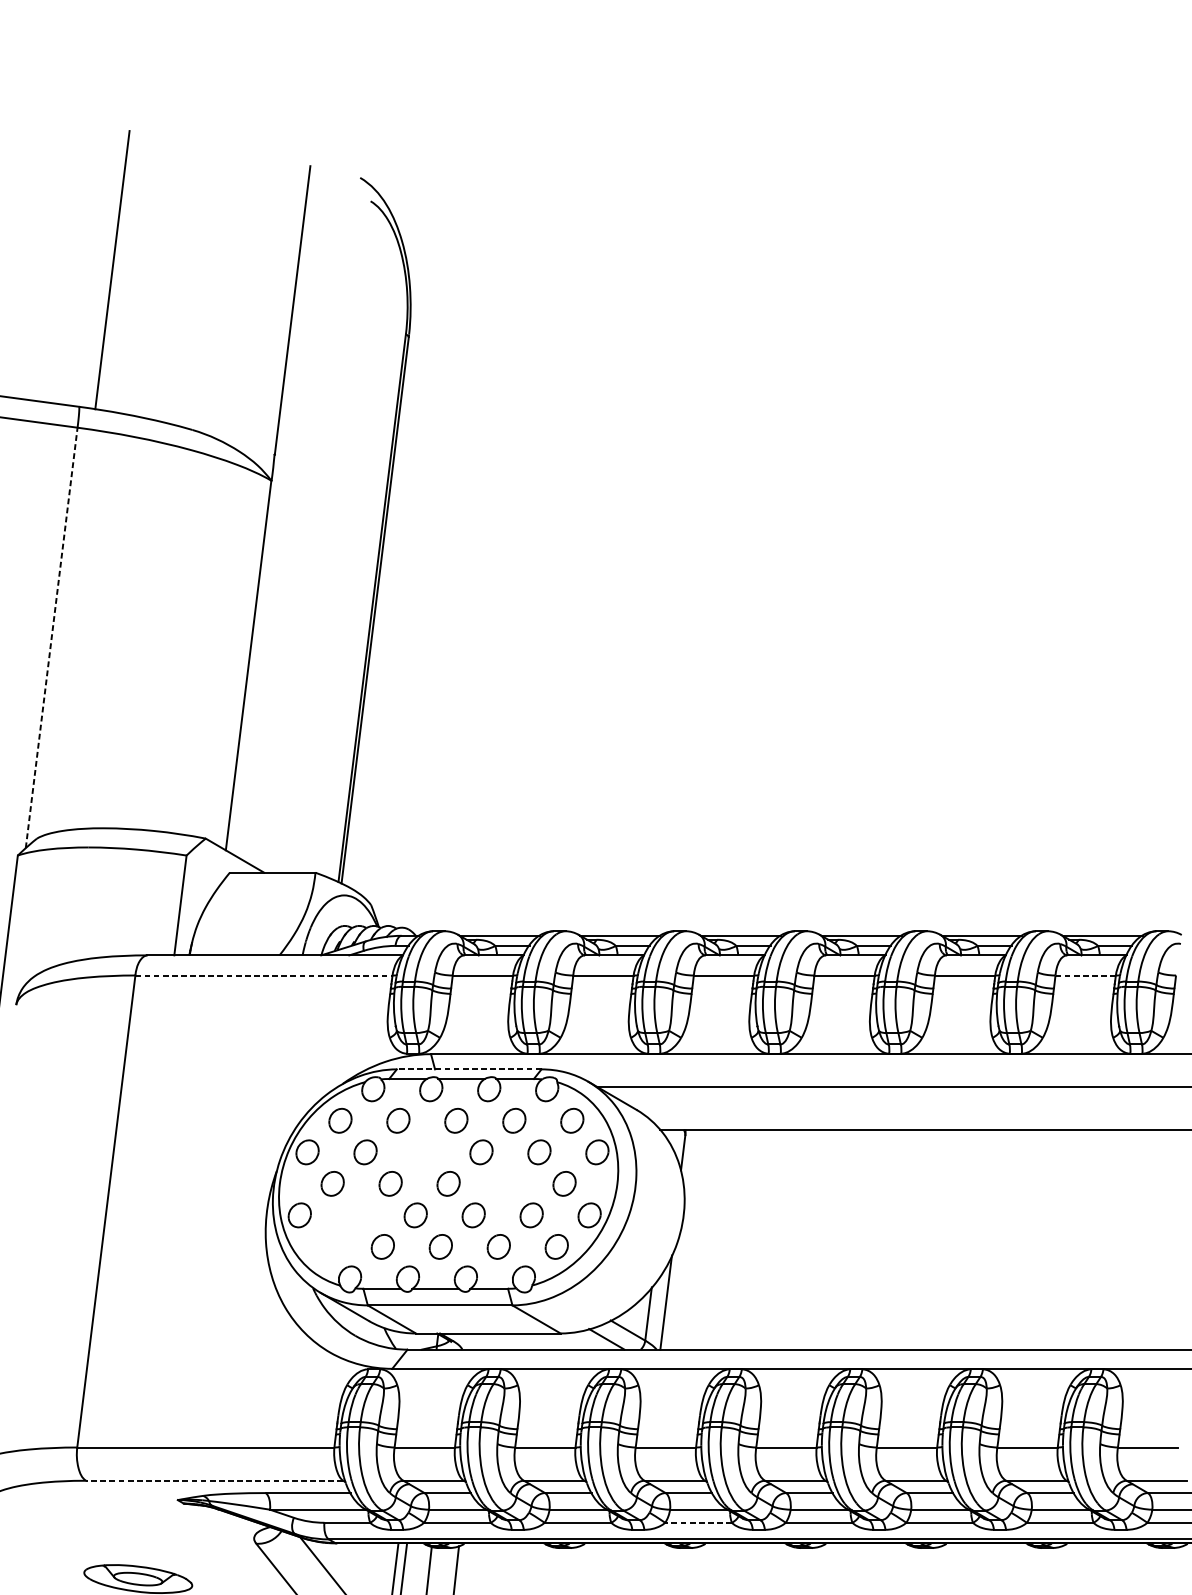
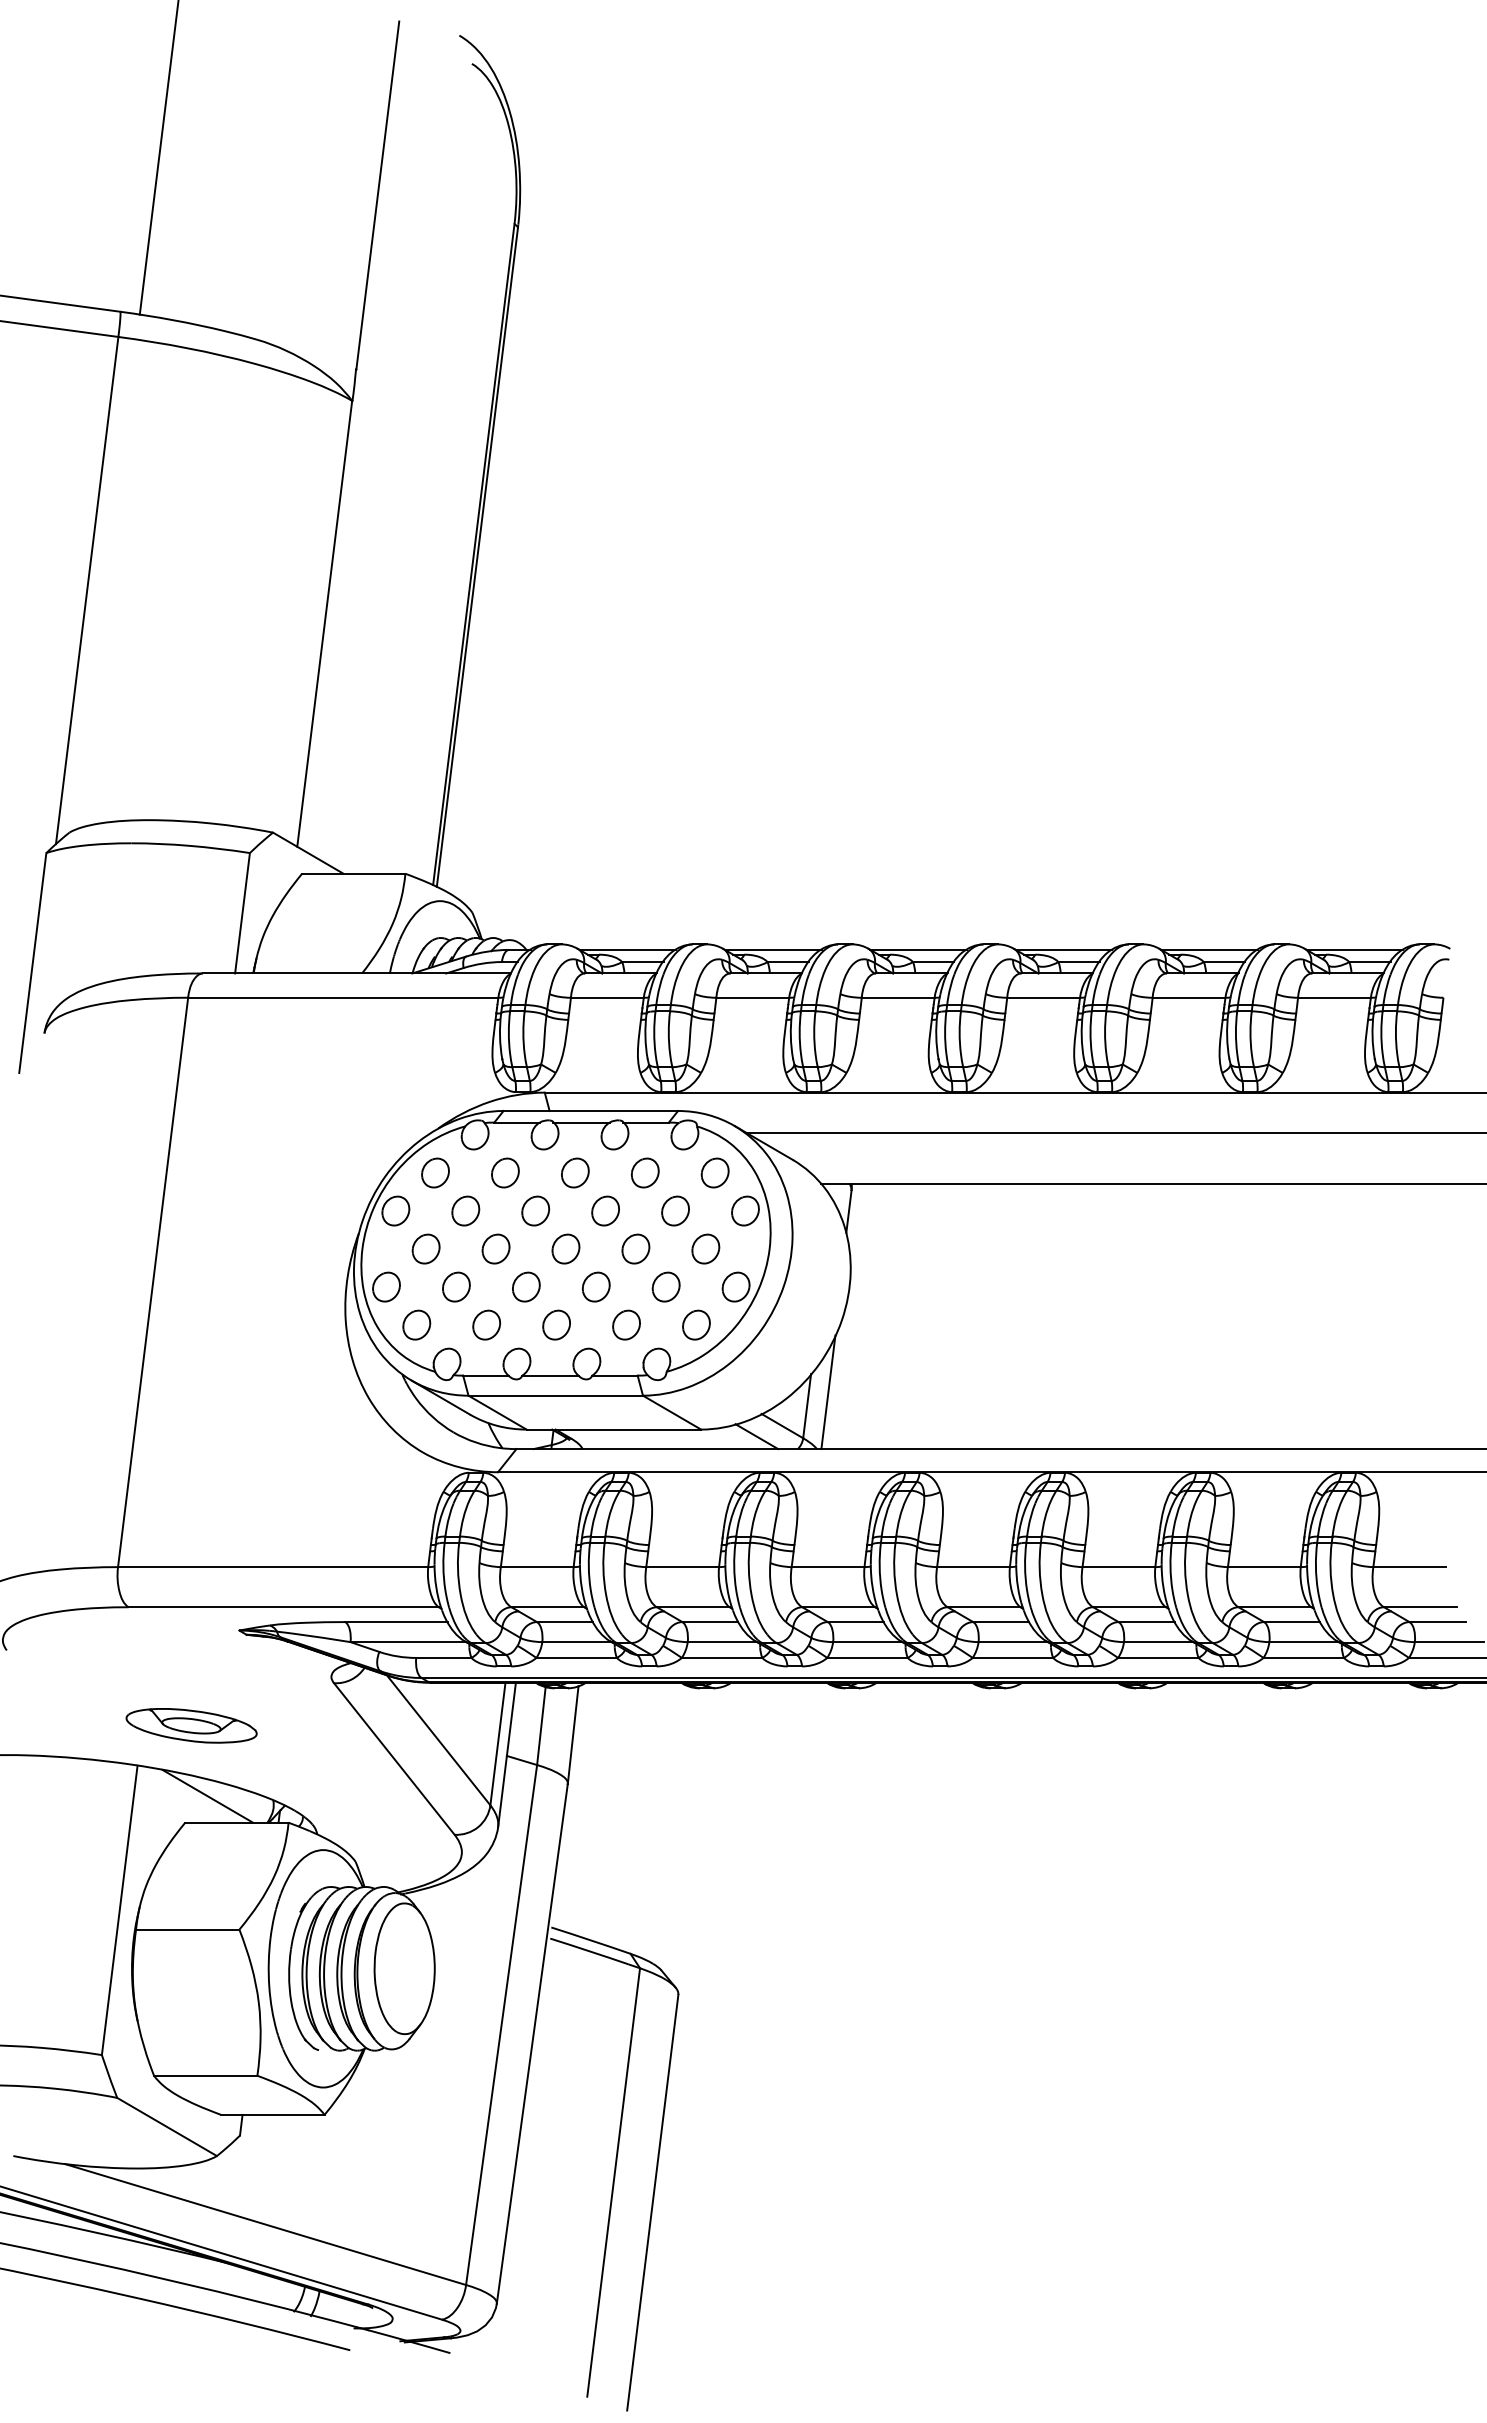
line: (51, 637) -> (87, 590), dashed -> solid
line: (264, 975) -> (343, 997), dashed -> solid
line: (1085, 975) -> (1334, 997), dashed -> solid
line: (468, 1068) -> (590, 1110), dashed -> solid
part: (423, 1151) -> (535, 1210), added
part: (506, 1183) -> (635, 1248), added
part: (357, 1214) -> (456, 1286), added
part: (324, 1246) -> (416, 1324), added
line: (214, 1480) -> (283, 1607), dashed -> solid
line: (698, 1522) -> (867, 1657), dashed -> solid

